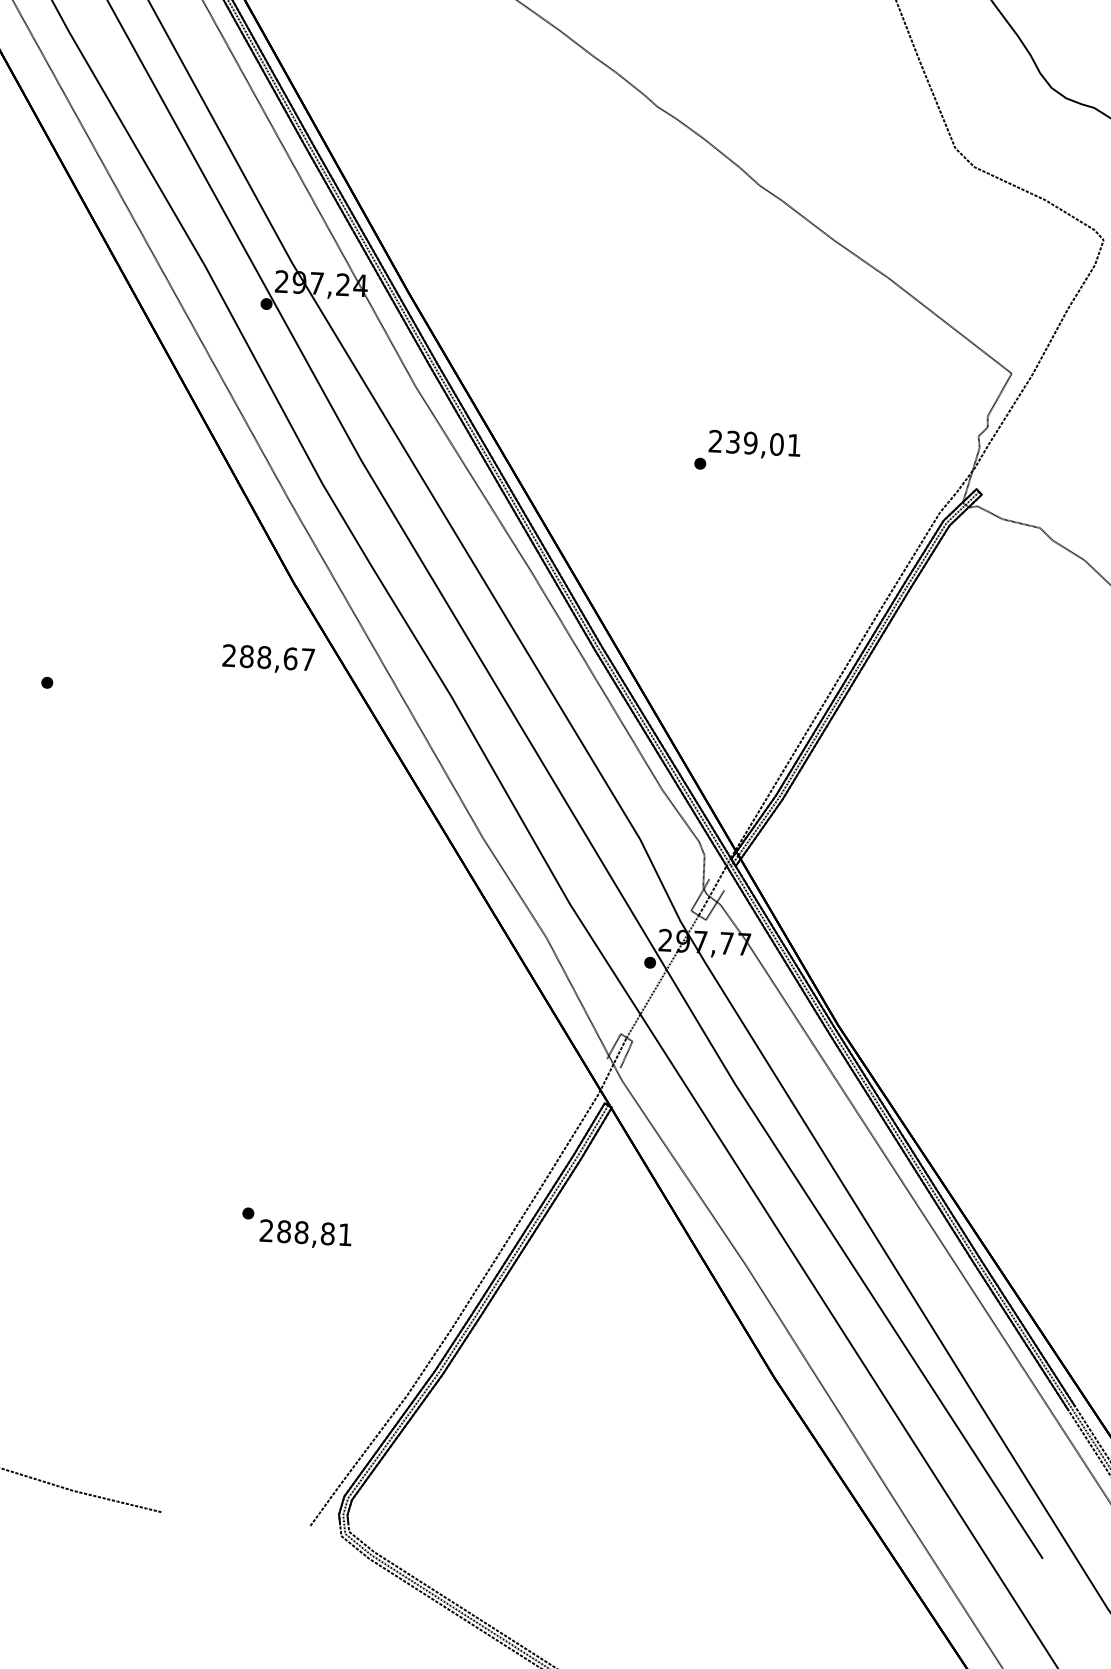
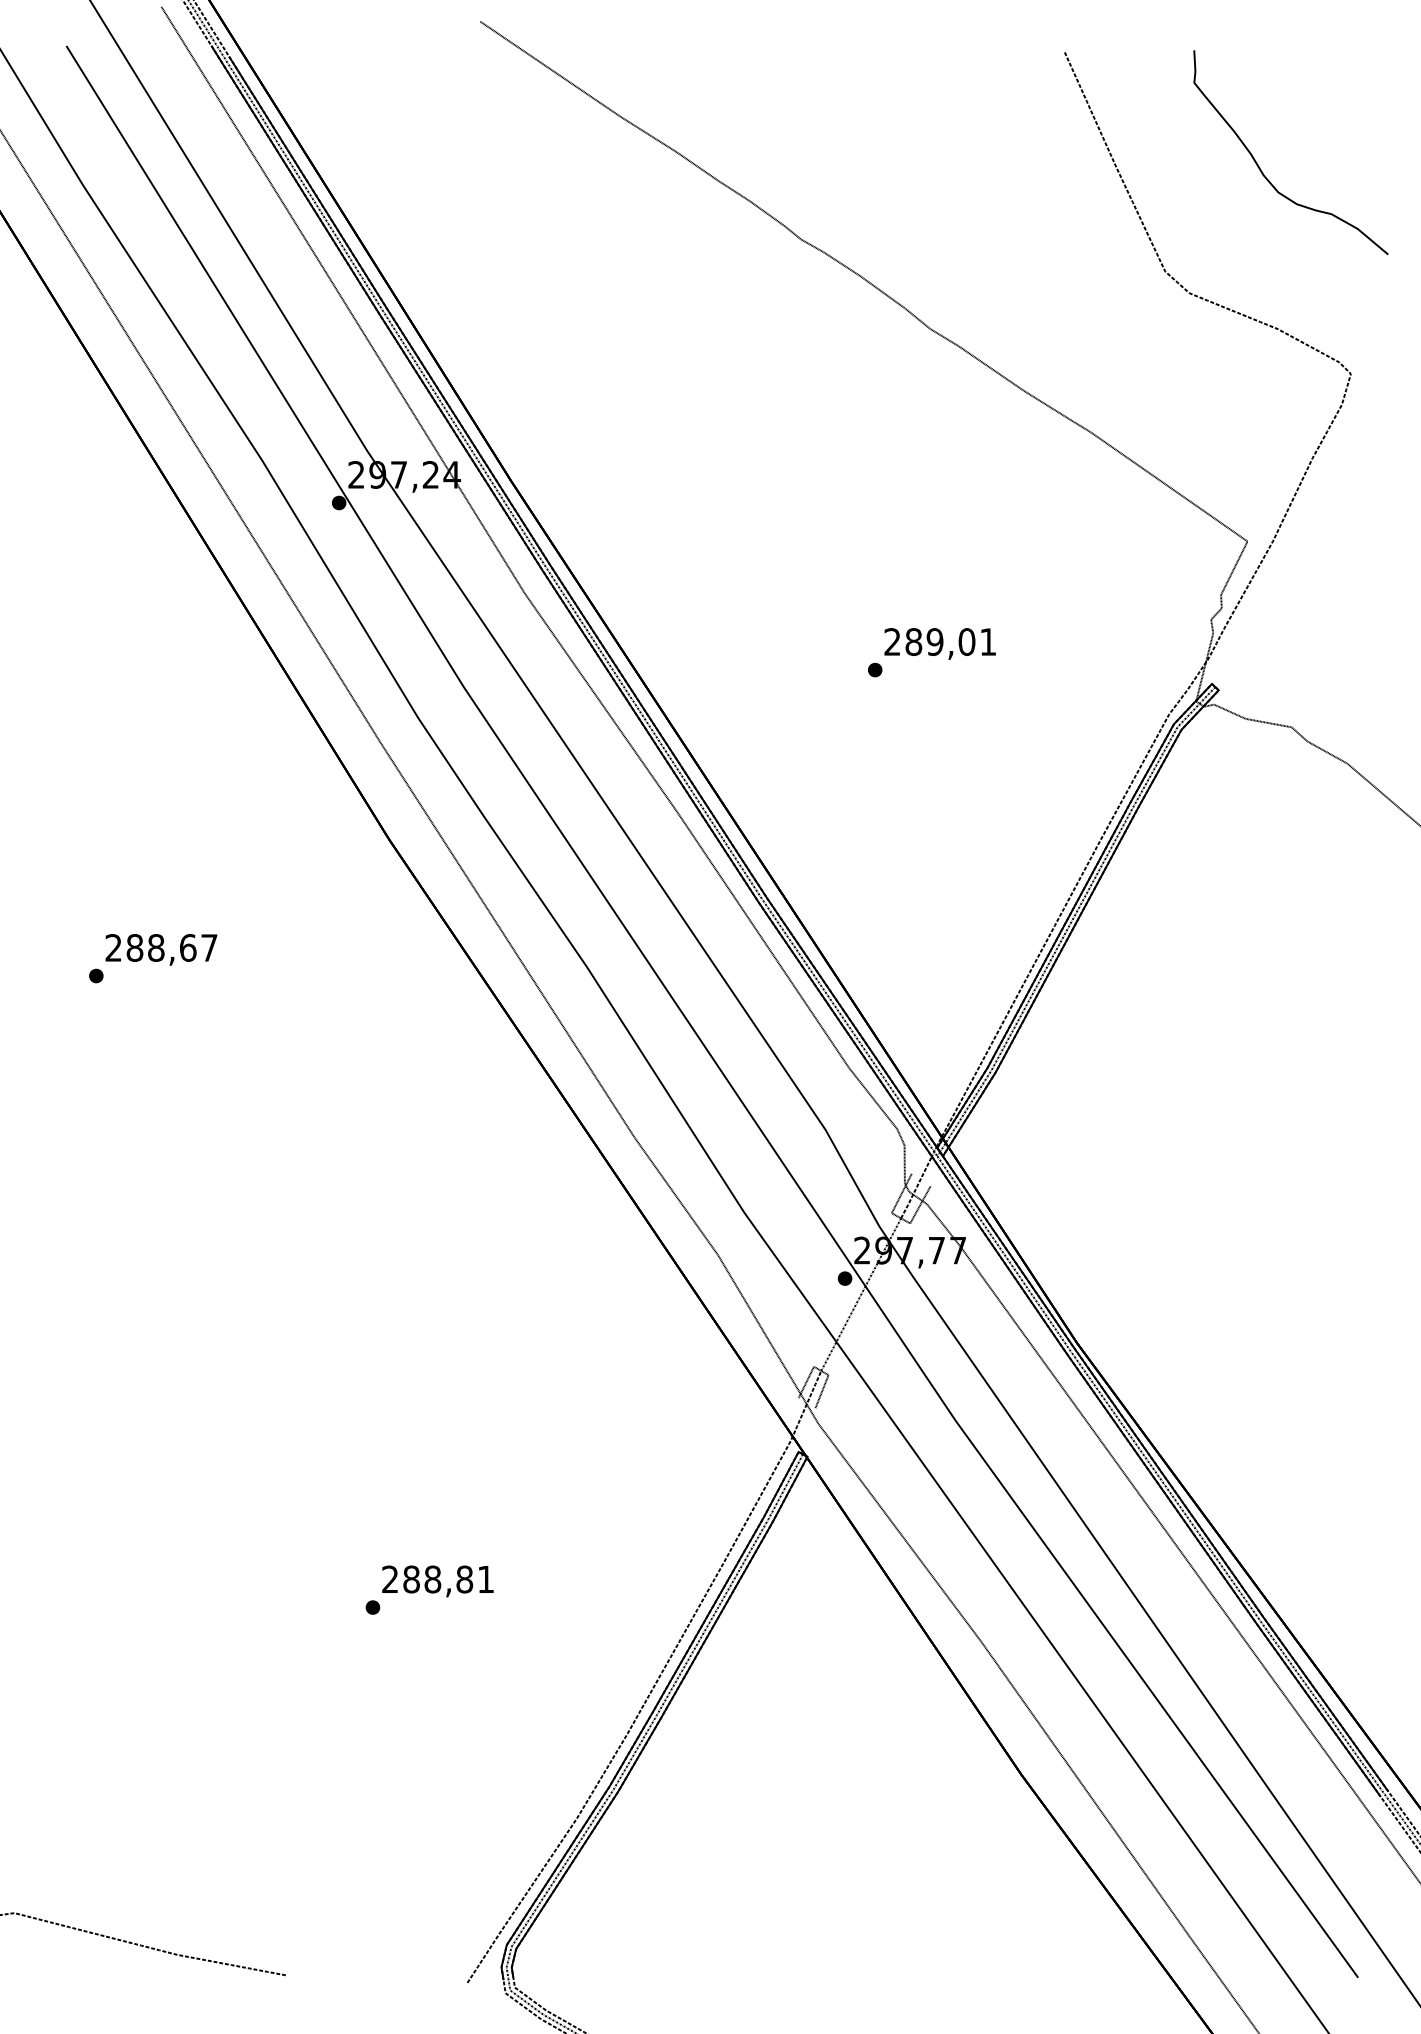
text: (732, 441) -> (913, 641), 239,01 -> 289,01
text: (268, 658) -> (161, 949), moved
text: (305, 1234) -> (437, 1581), moved

